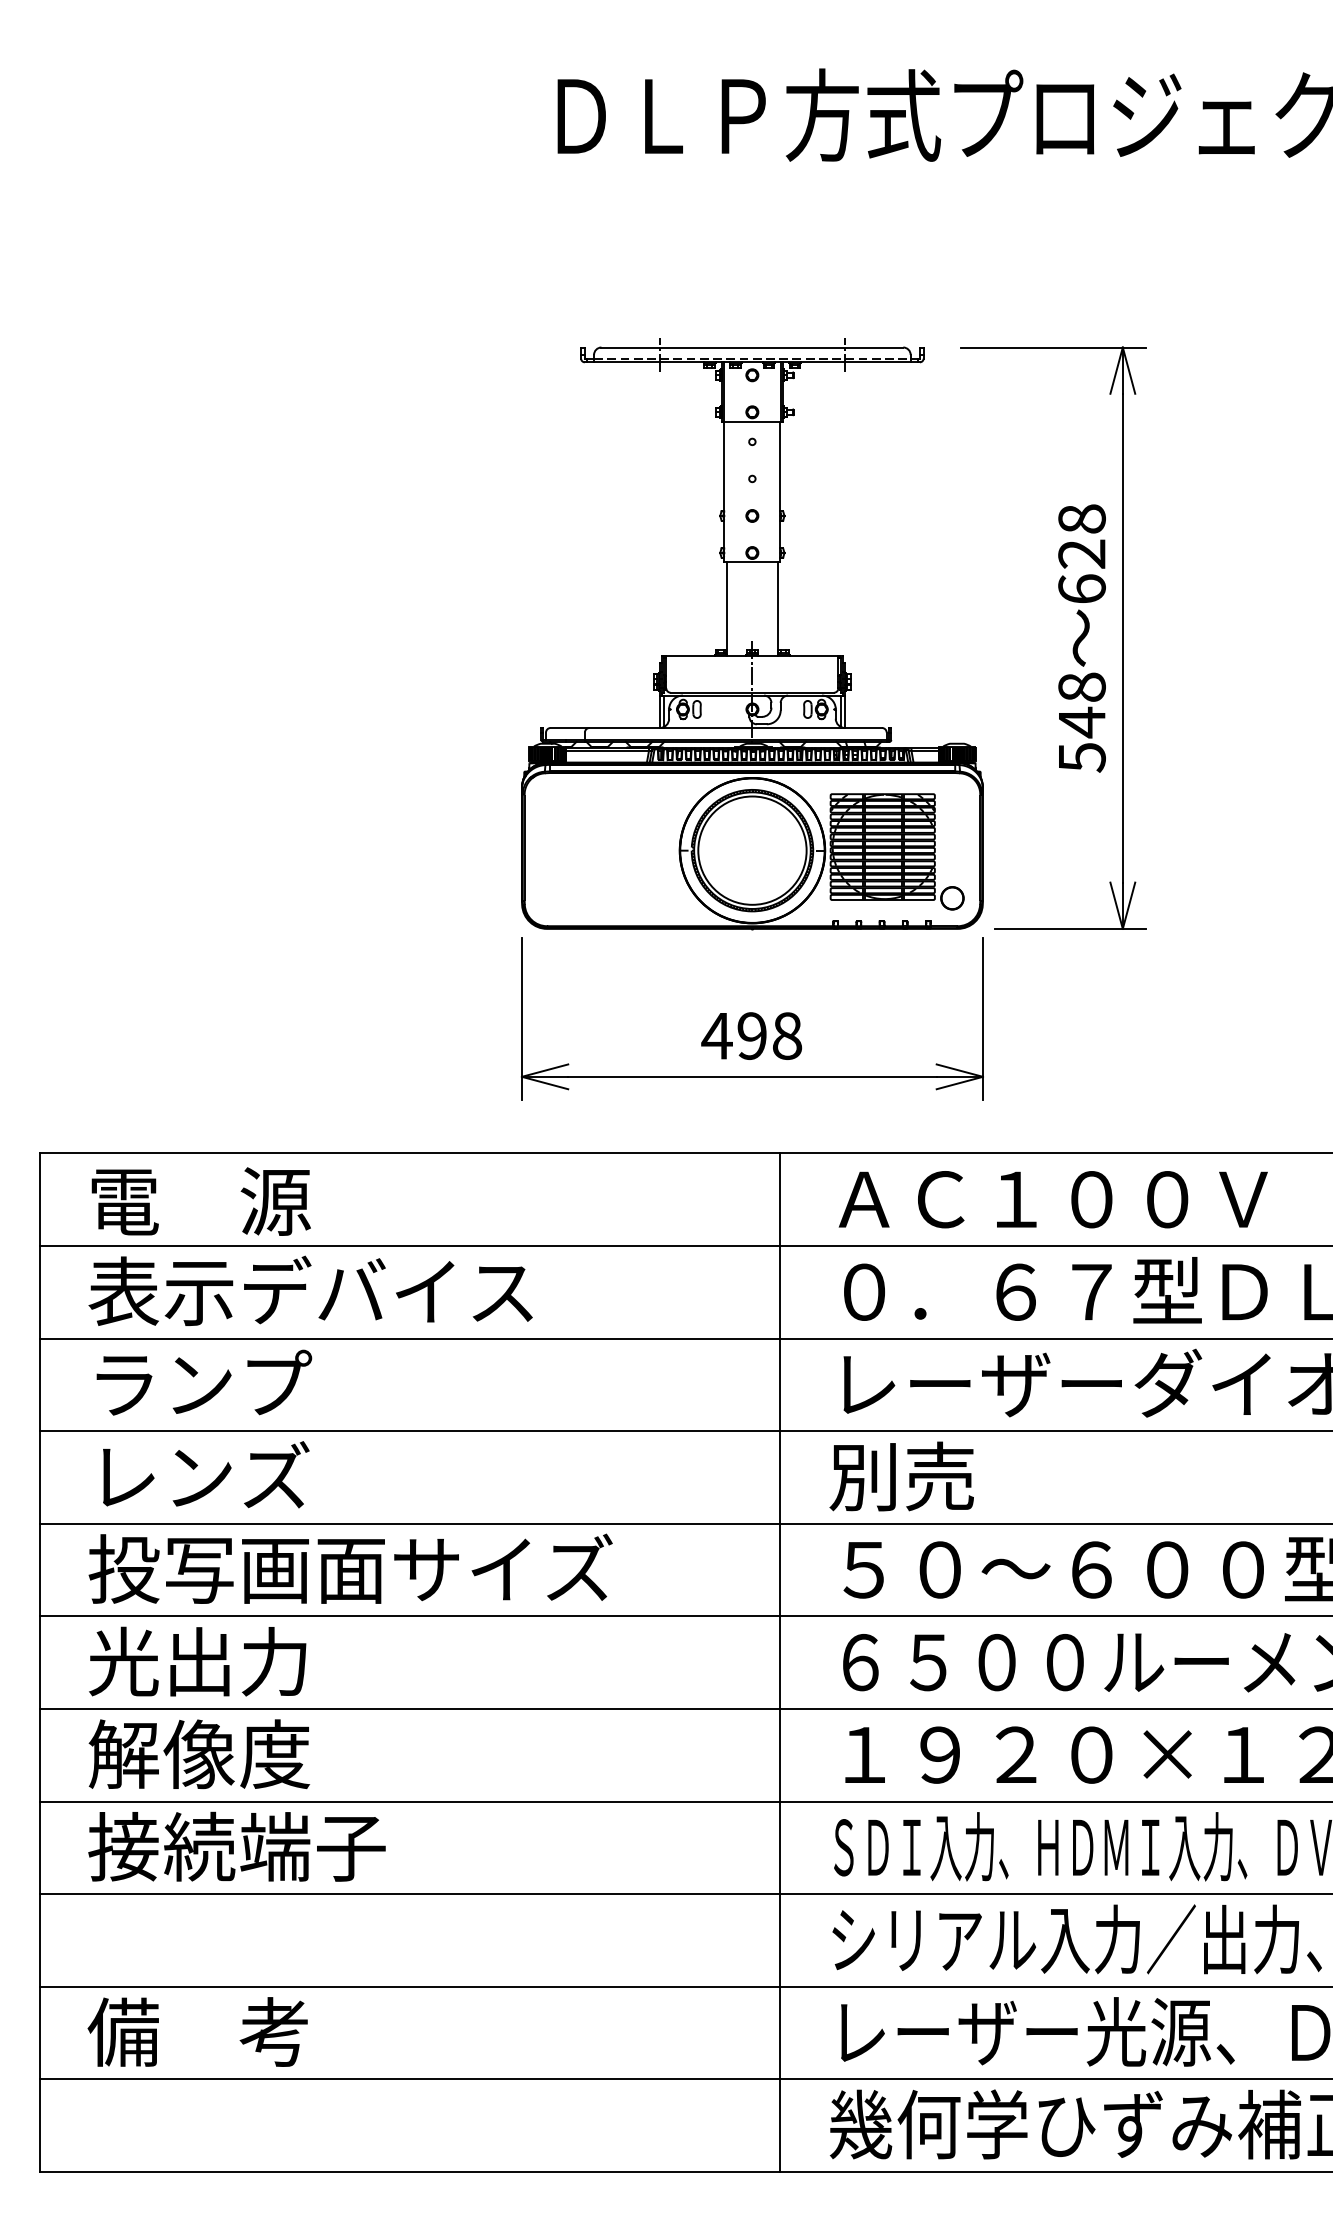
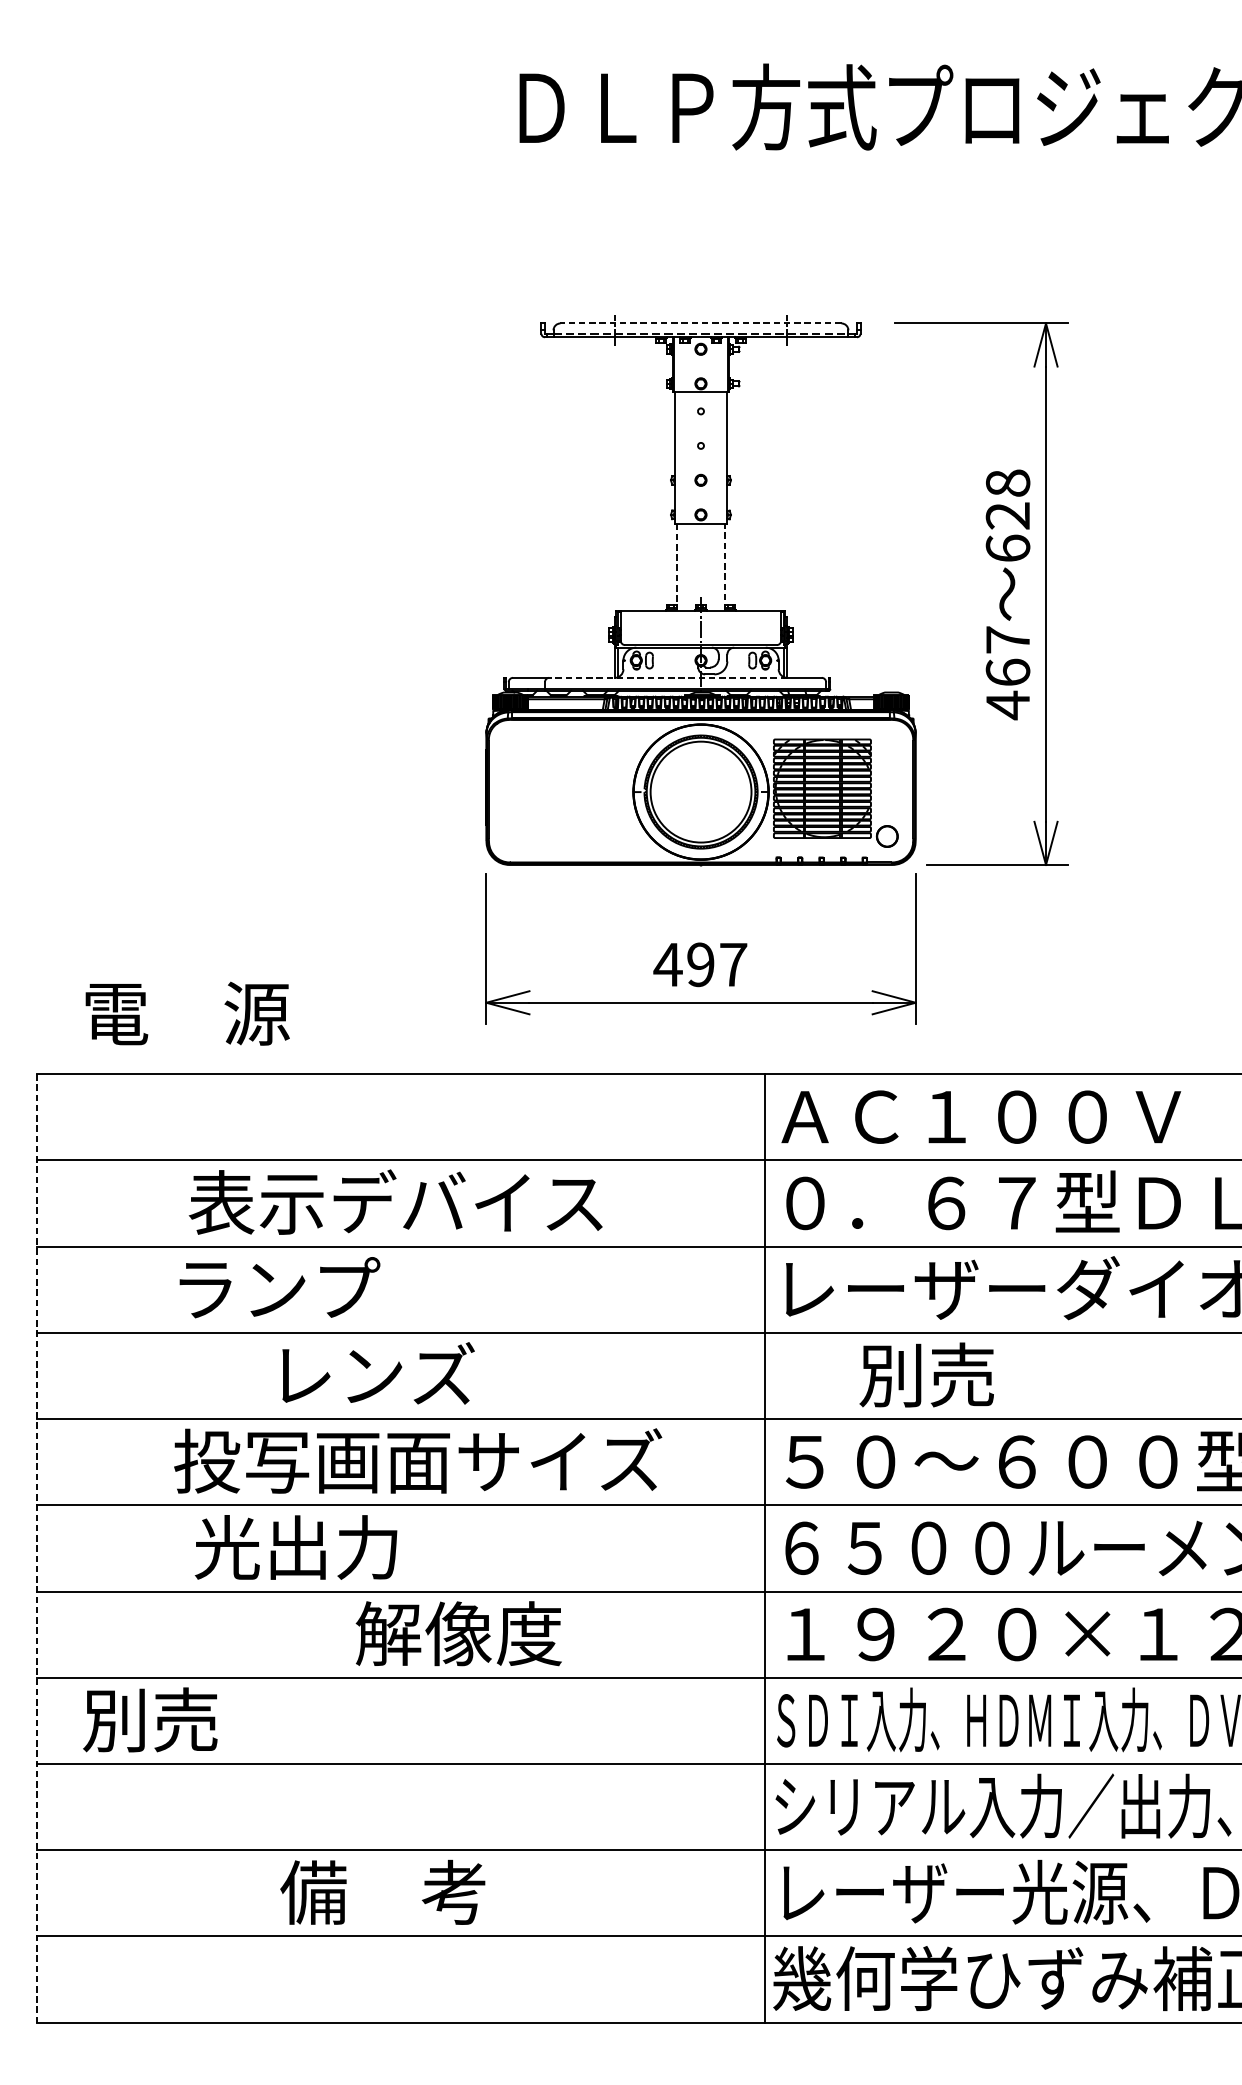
line: (752, 347) -> (701, 323), solid -> dashed
line: (726, 609) -> (676, 567), solid -> dashed
line: (777, 609) -> (724, 567), solid -> dashed
text: (1081, 722) -> (1007, 672), 548 -> 467
line: (717, 728) -> (668, 678), solid -> dashed
text: (787, 1035) -> (733, 964), 498 -> 497
text: (200, 1201) -> (186, 1013), moved
text: (310, 1290) -> (395, 1201), moved
text: (204, 1382) -> (280, 1287), moved
text: (206, 1474) -> (378, 1373), moved
text: (901, 1476) -> (926, 1375), moved
text: (350, 1568) -> (417, 1460), moved
text: (197, 1661) -> (295, 1547), moved
line: (780, 1662) -> (765, 1548), moved
line: (39, 1663) -> (37, 1549), solid -> dashed
text: (199, 1754) -> (458, 1633), moved
text: (236, 1846) -> (220, 1719), 接続端子 -> 別売
text: (197, 2031) -> (382, 1891), moved

